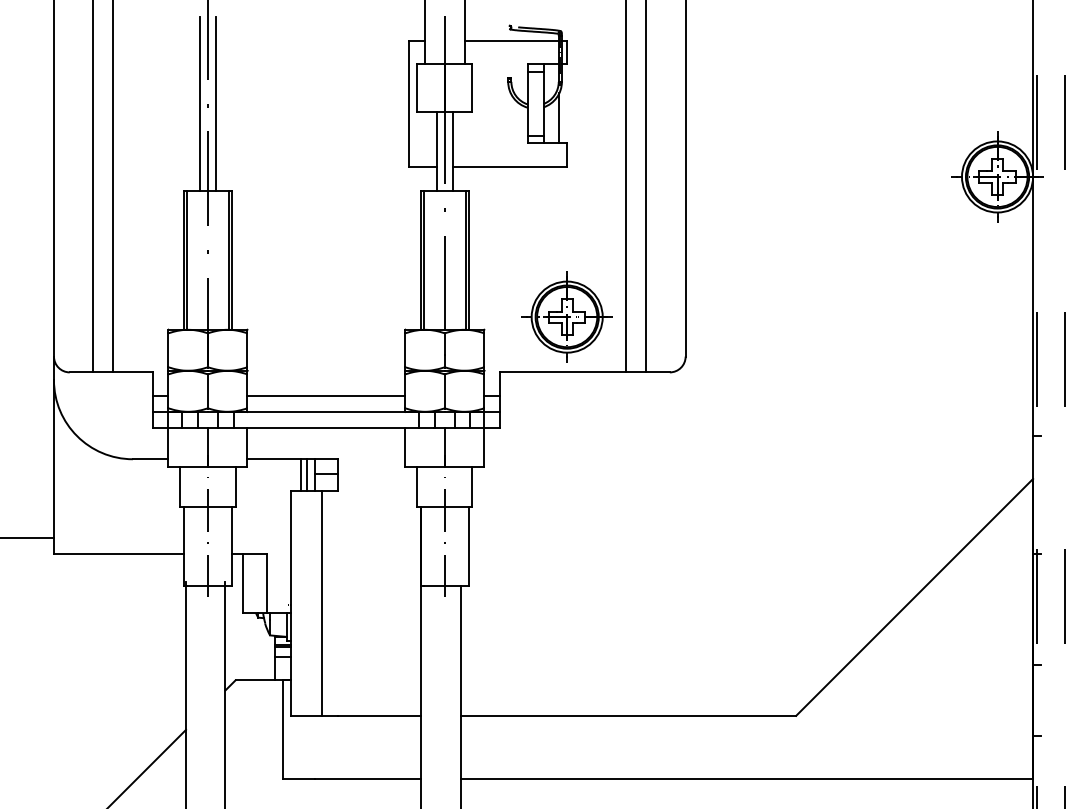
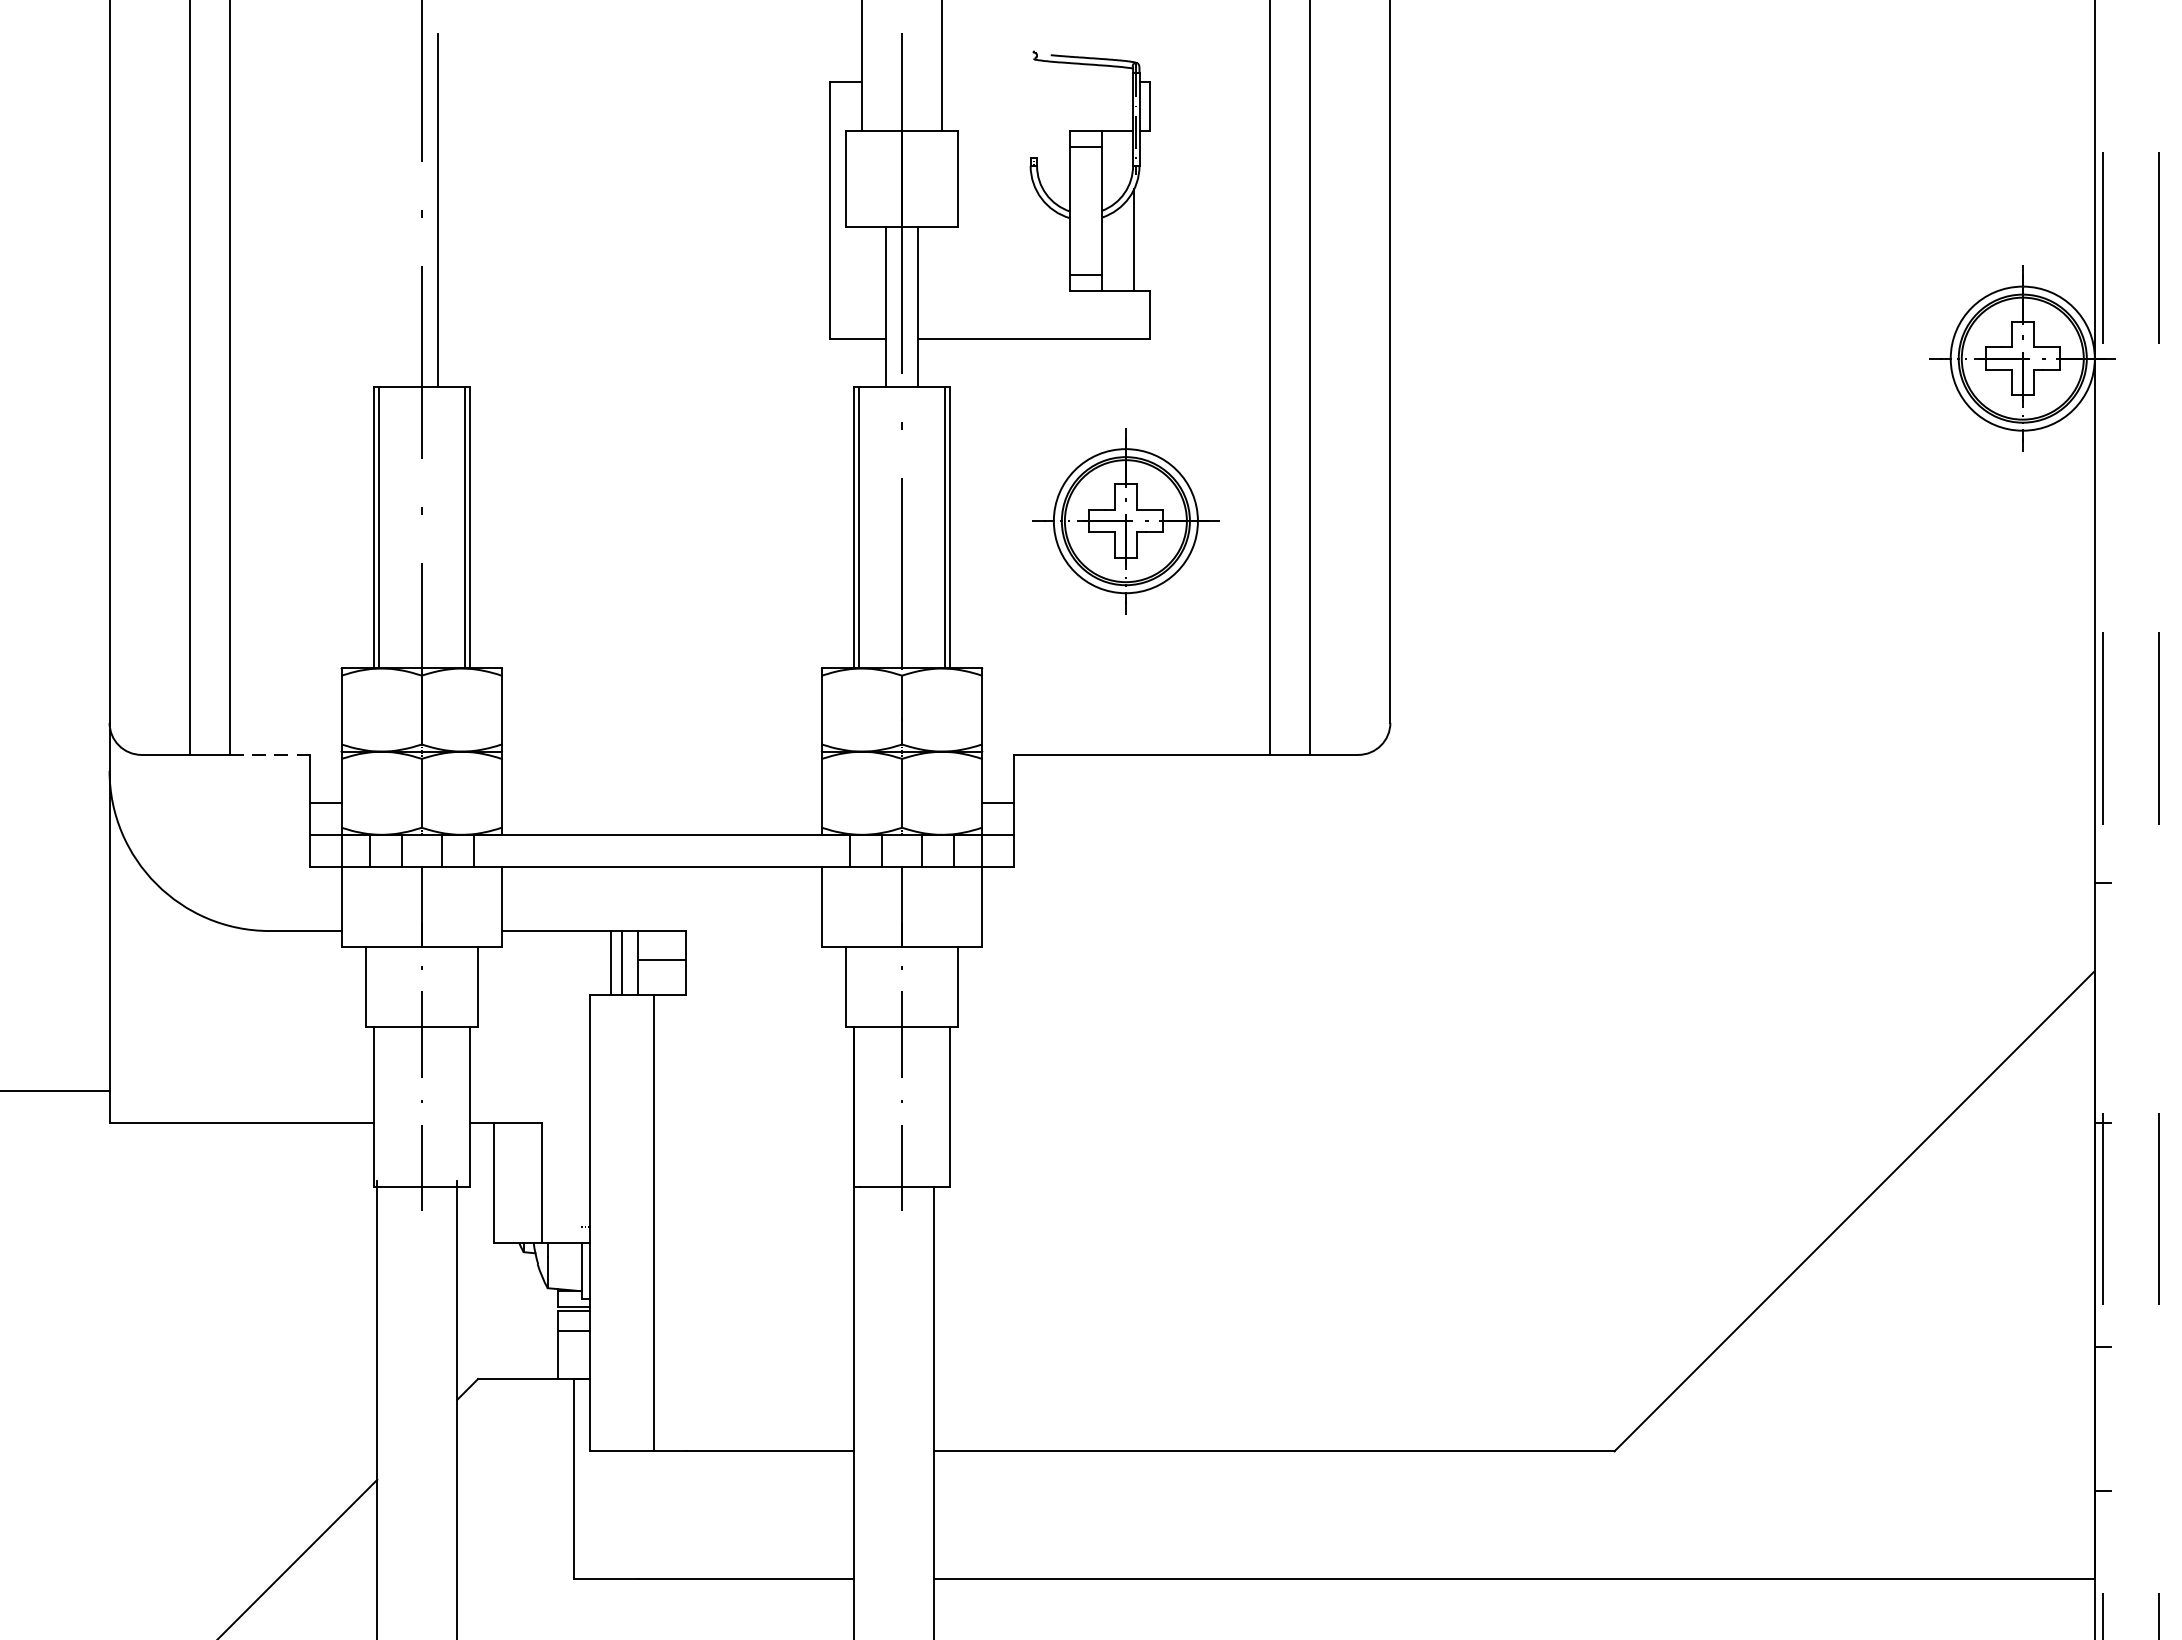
line: (511, 40) -> (1037, 81), removed
line: (200, 103) -> (406, 209), removed
part: (566, 316) -> (1124, 519), moved
line: (132, 372) -> (268, 755), solid -> dashed
line: (326, 396) -> (662, 803), removed

